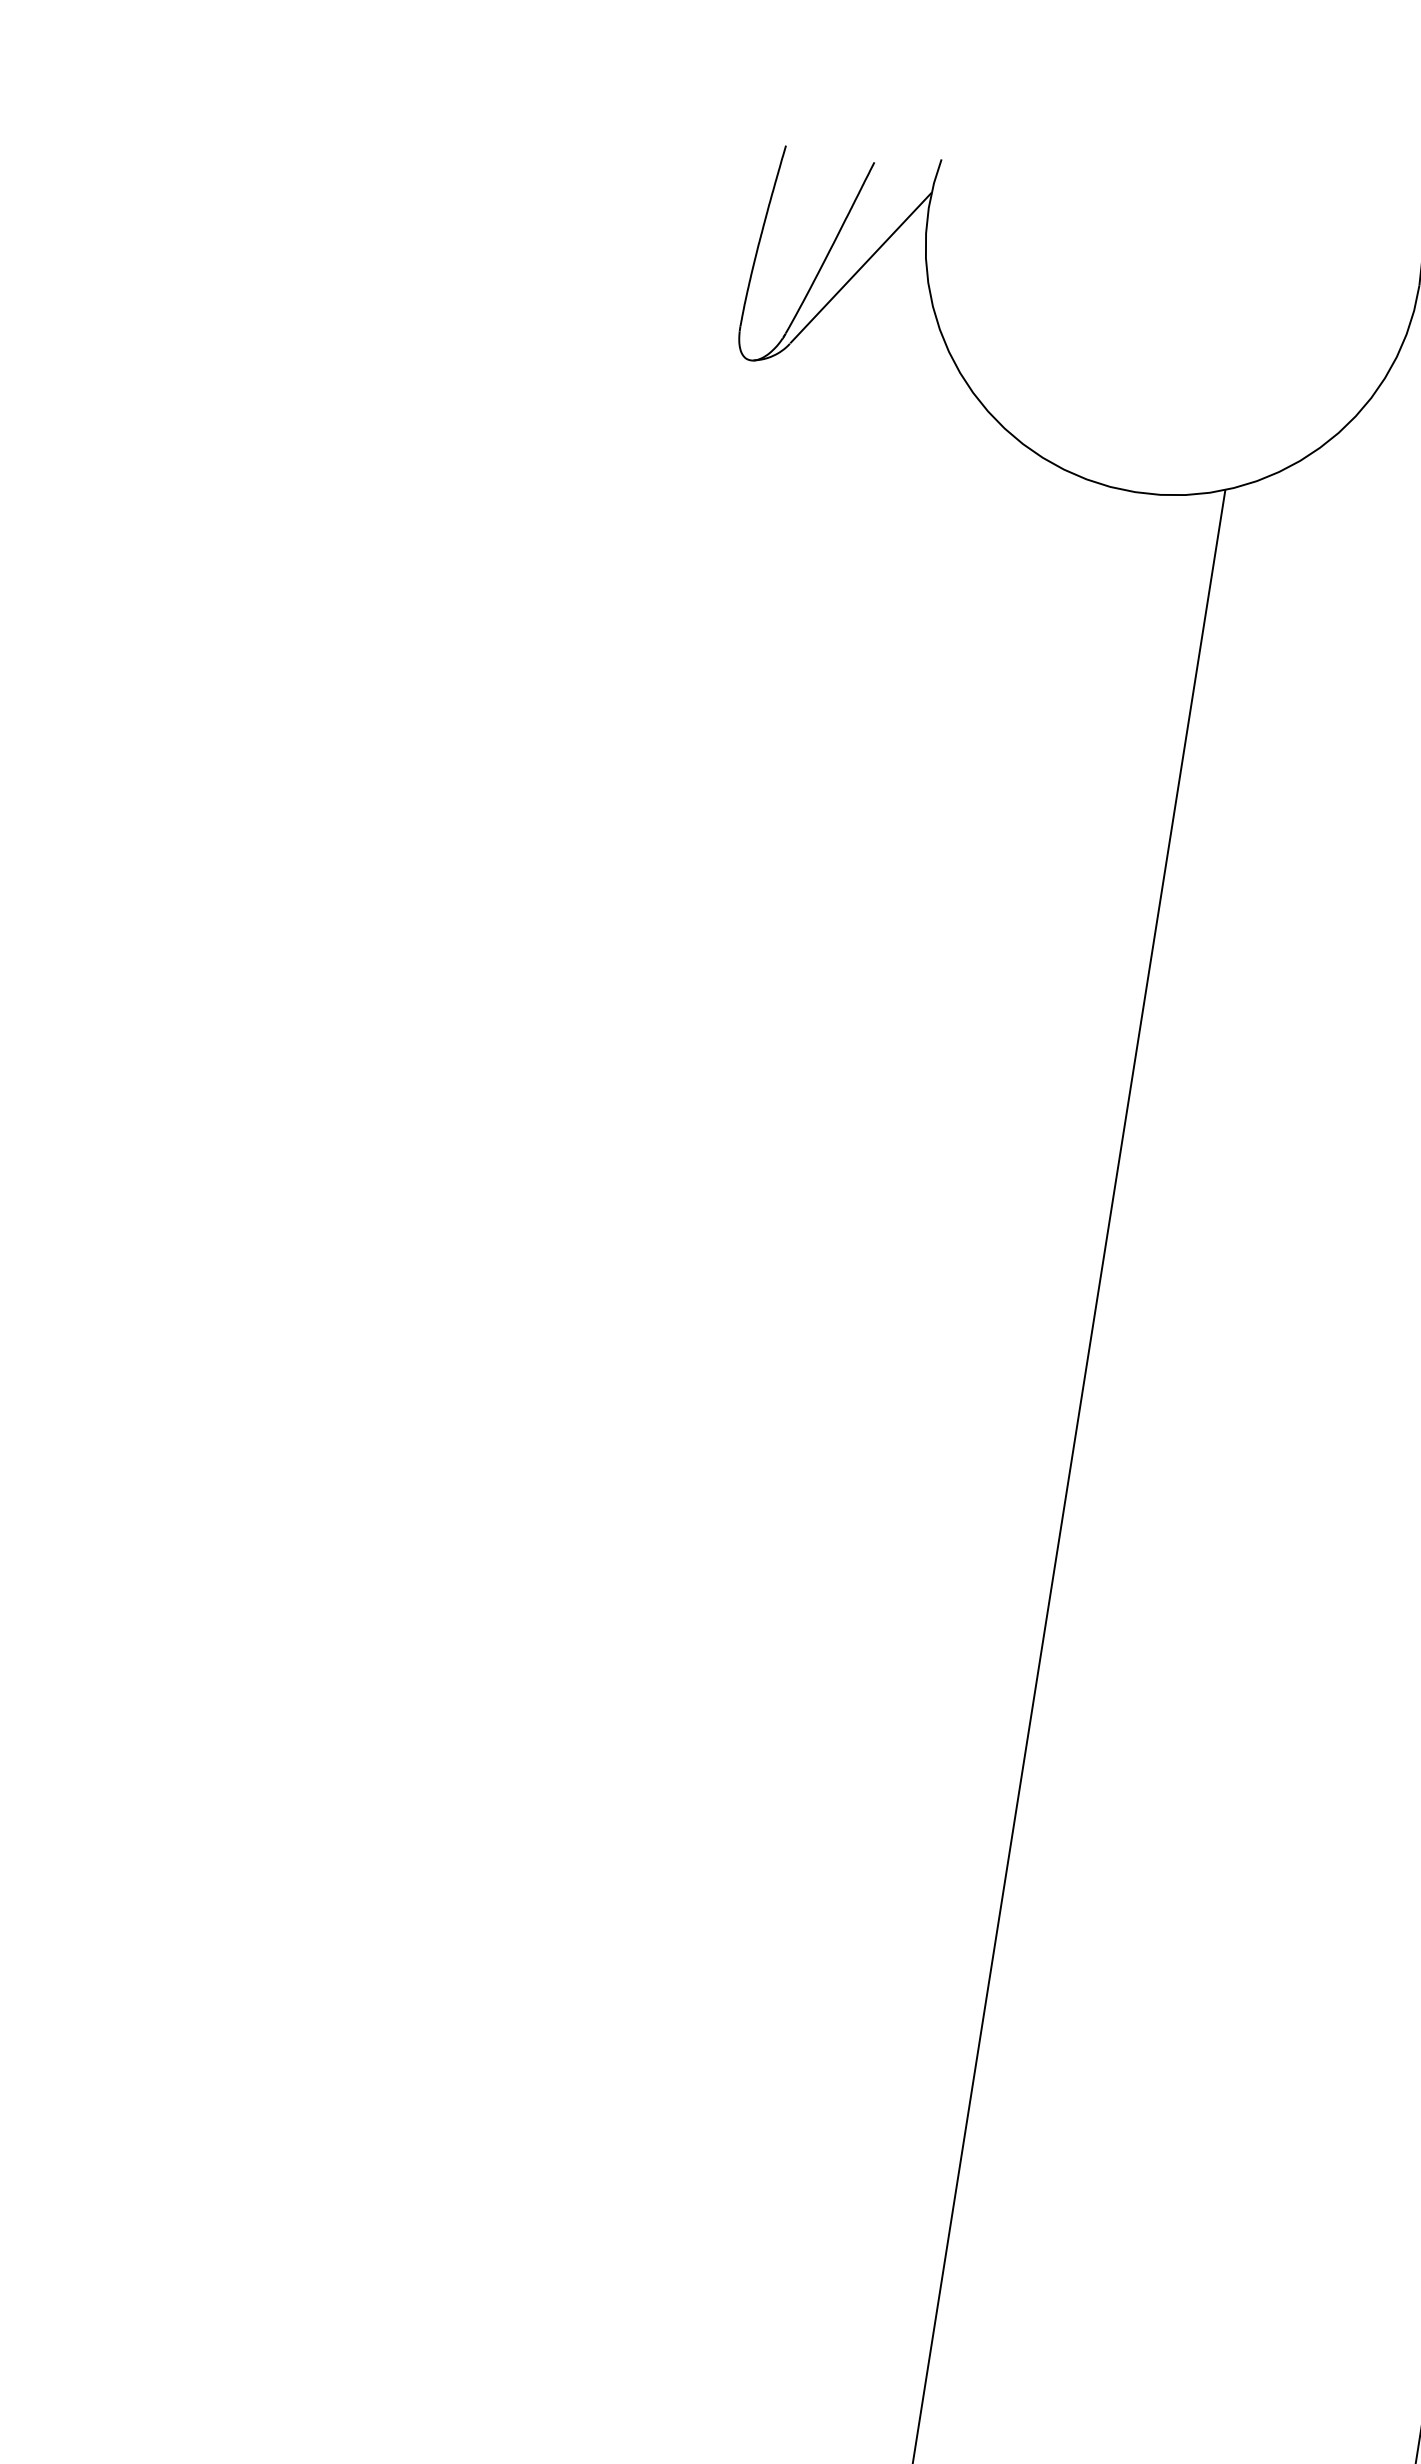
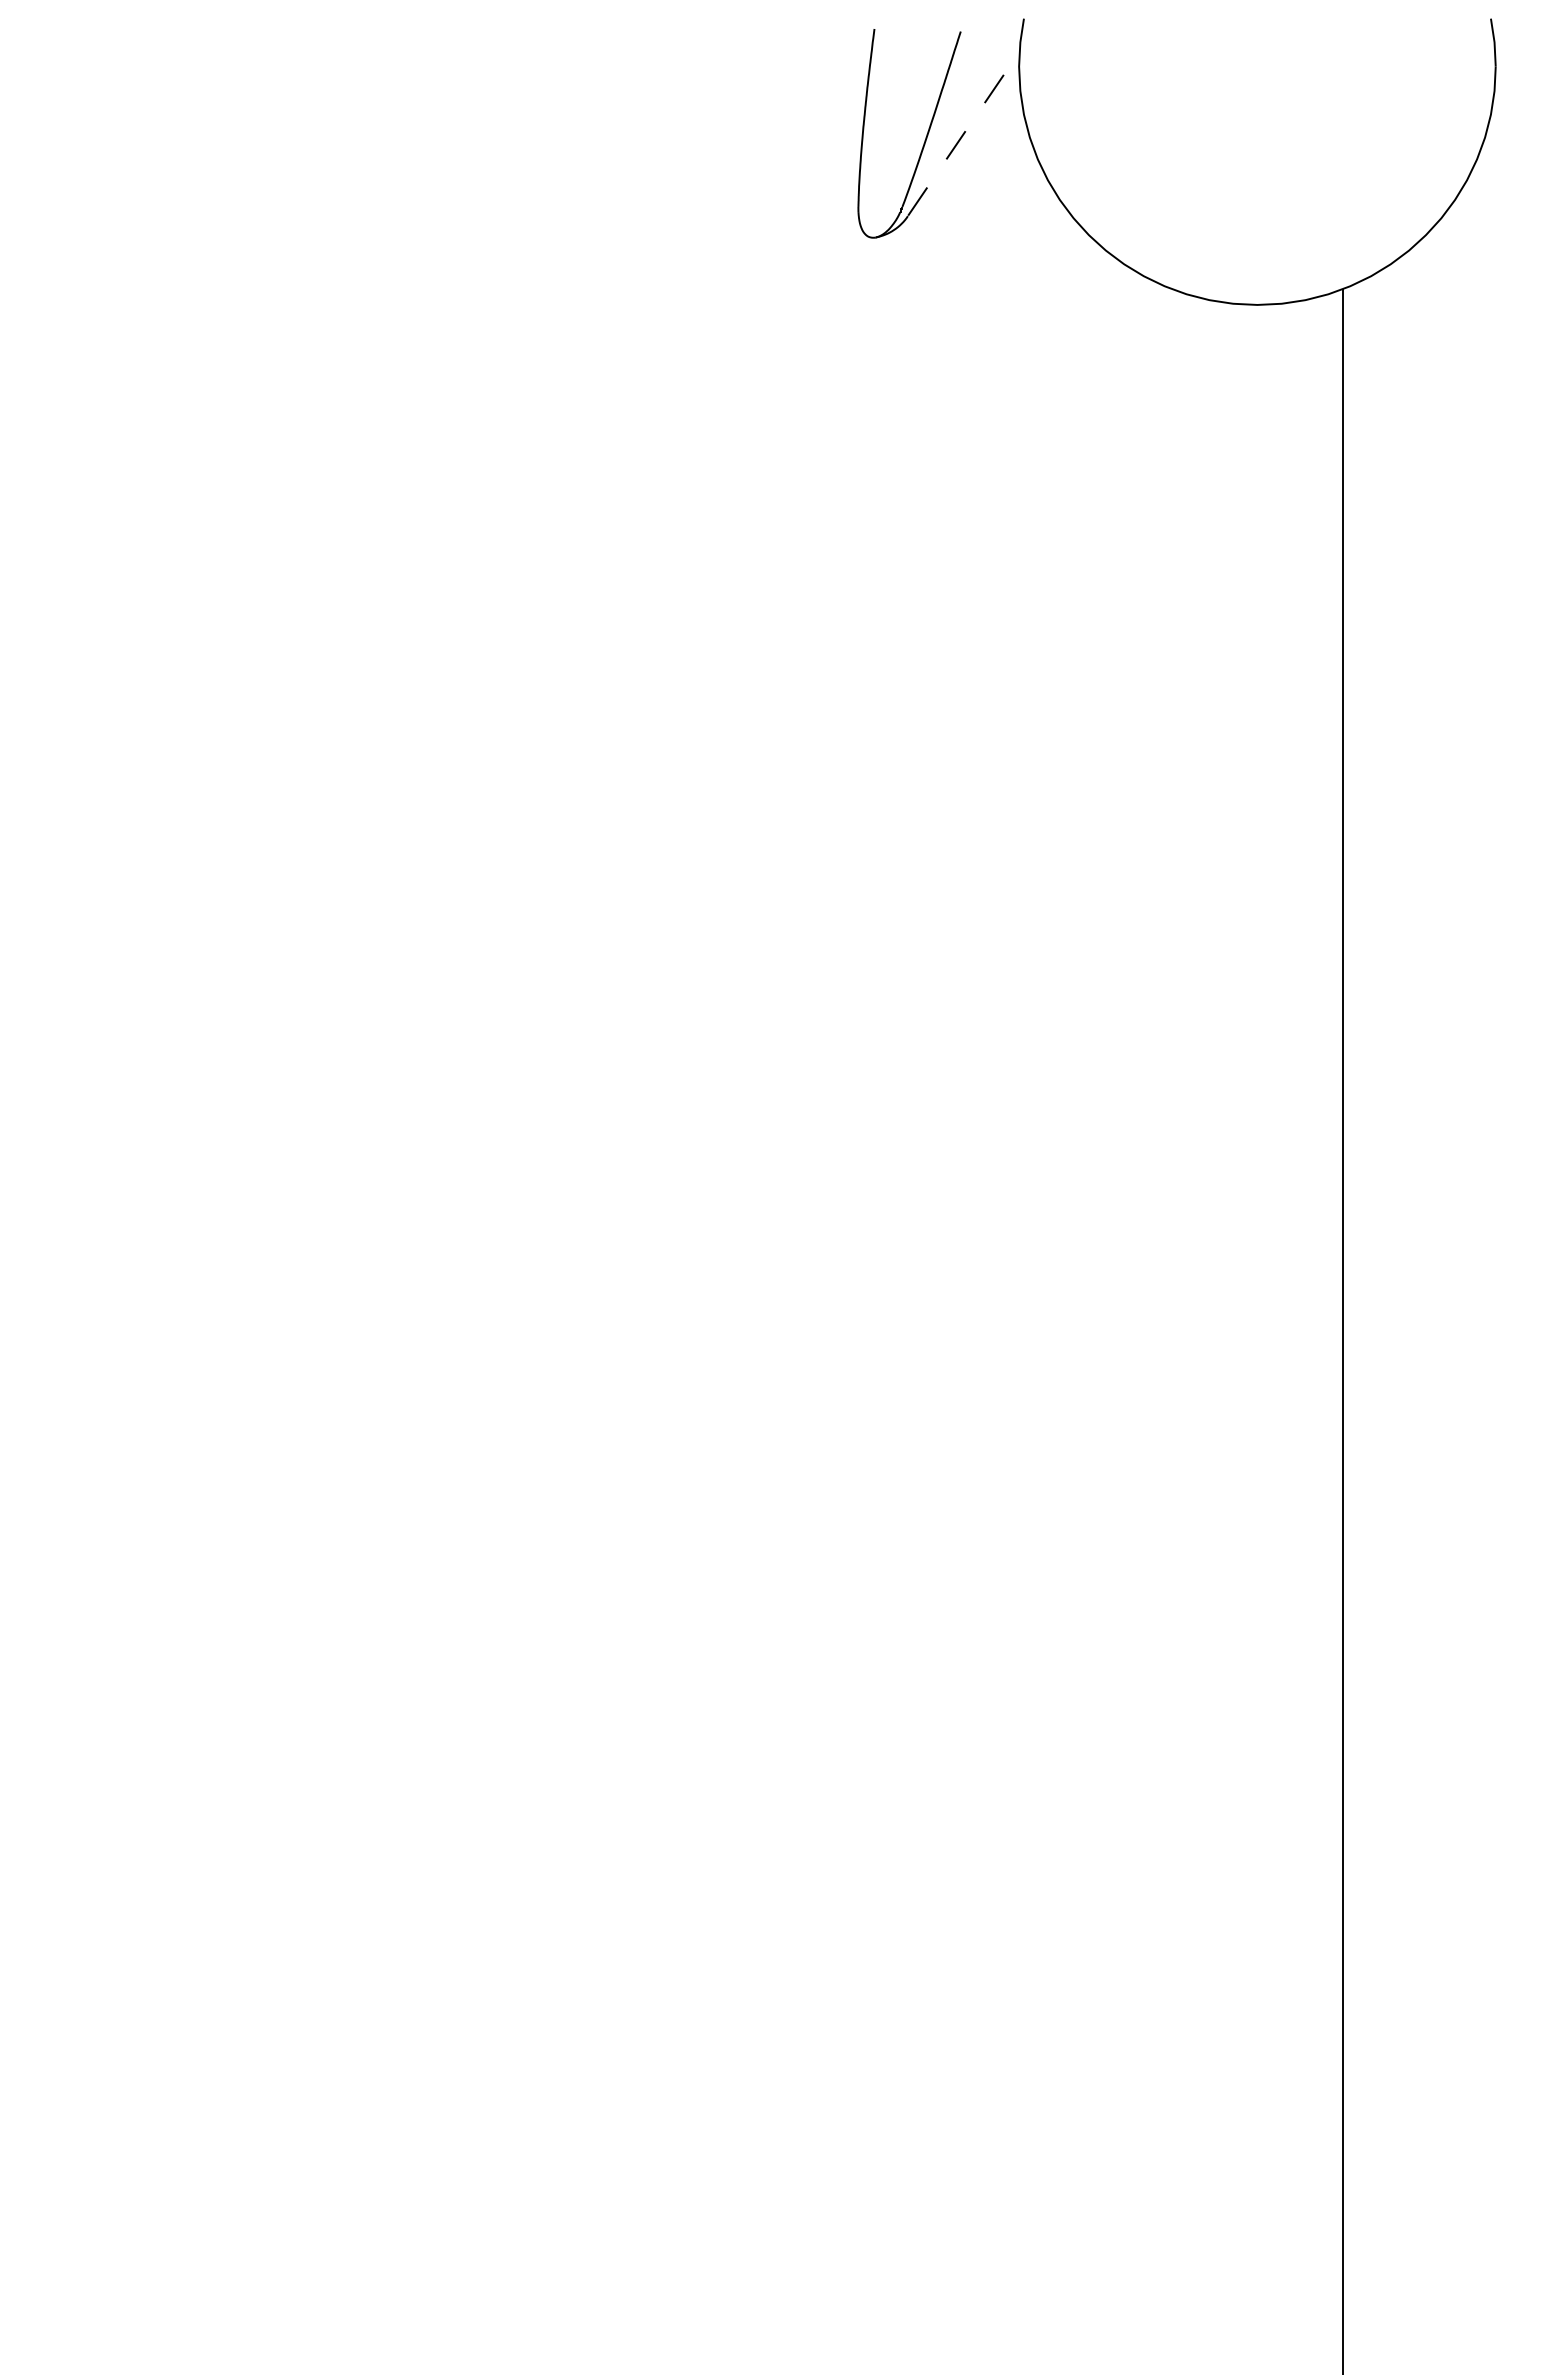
line: (861, 267) -> (964, 133), solid -> dashed

